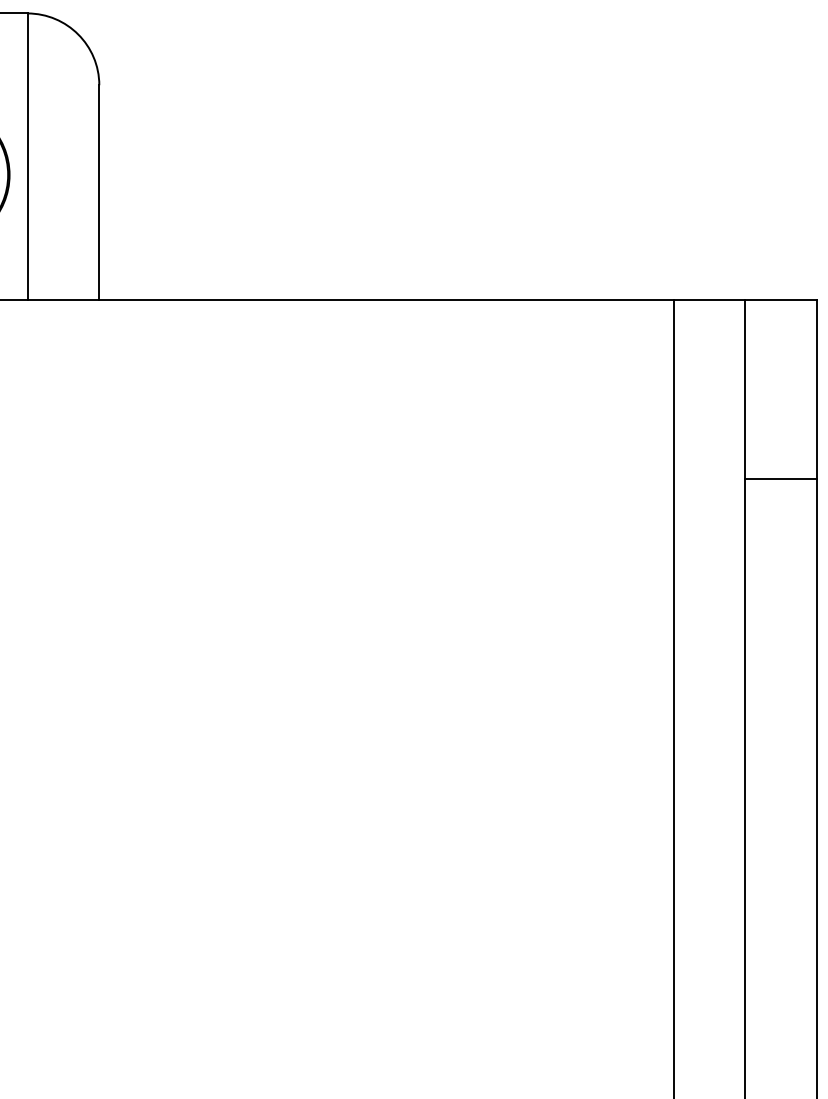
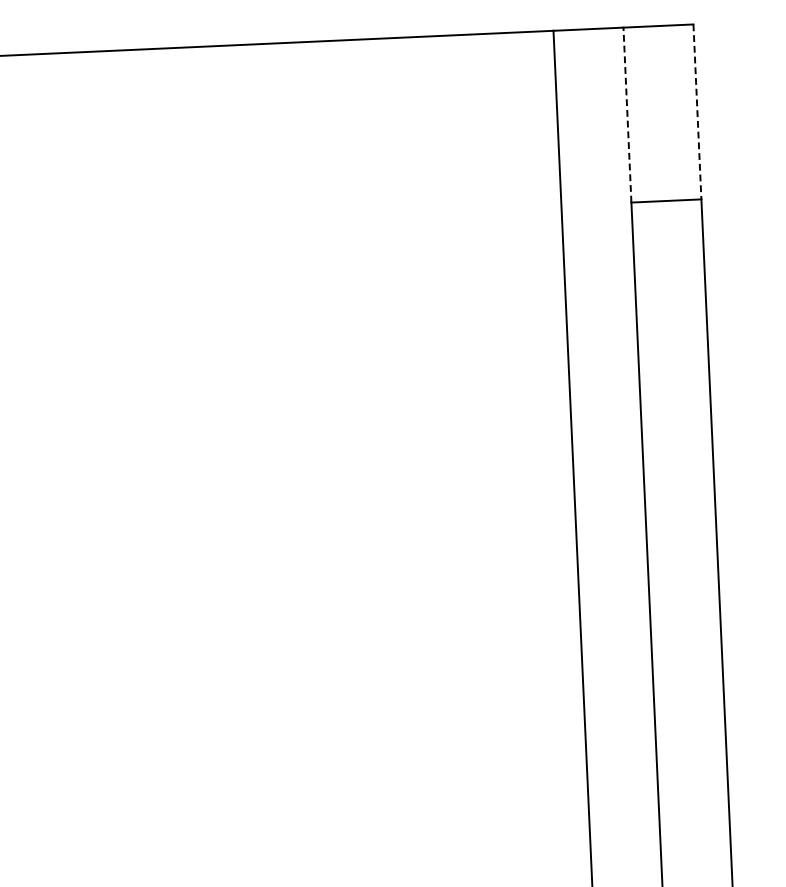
line: (745, 389) -> (627, 115), solid -> dashed
line: (817, 389) -> (697, 112), solid -> dashed

